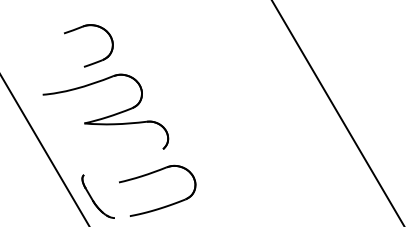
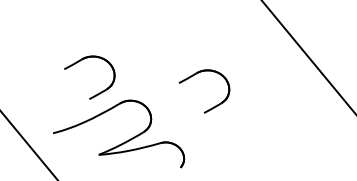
part: (206, 93) -> (214, 105), added

